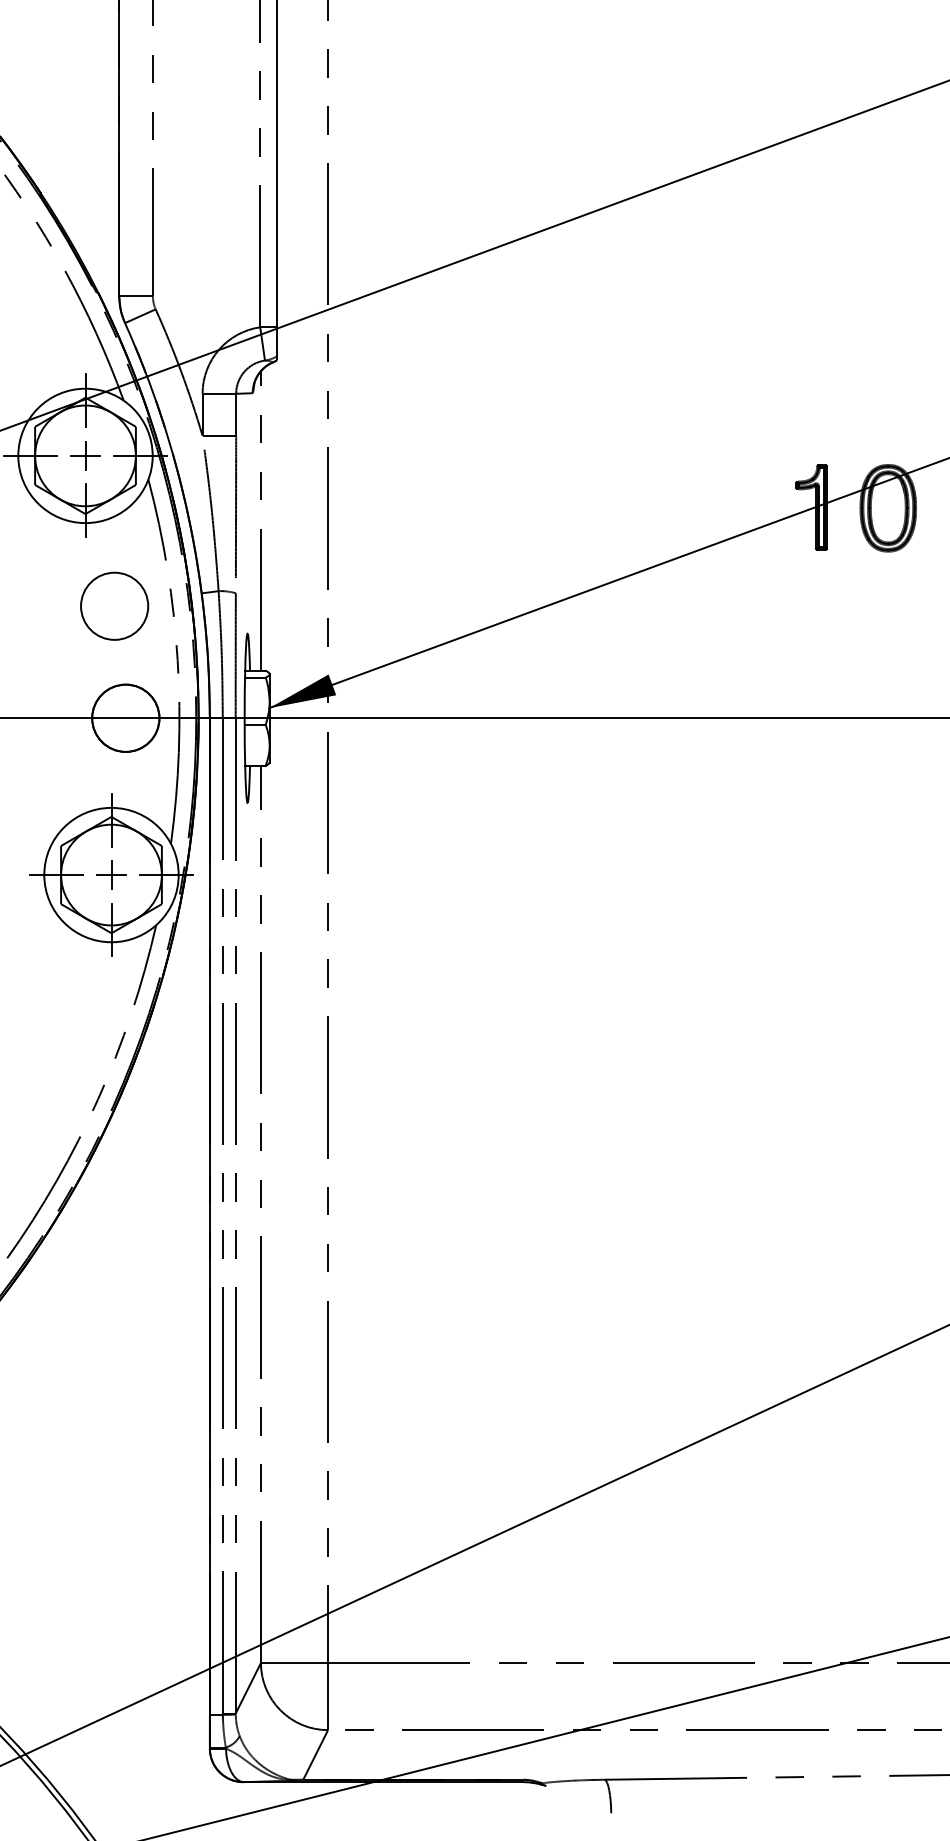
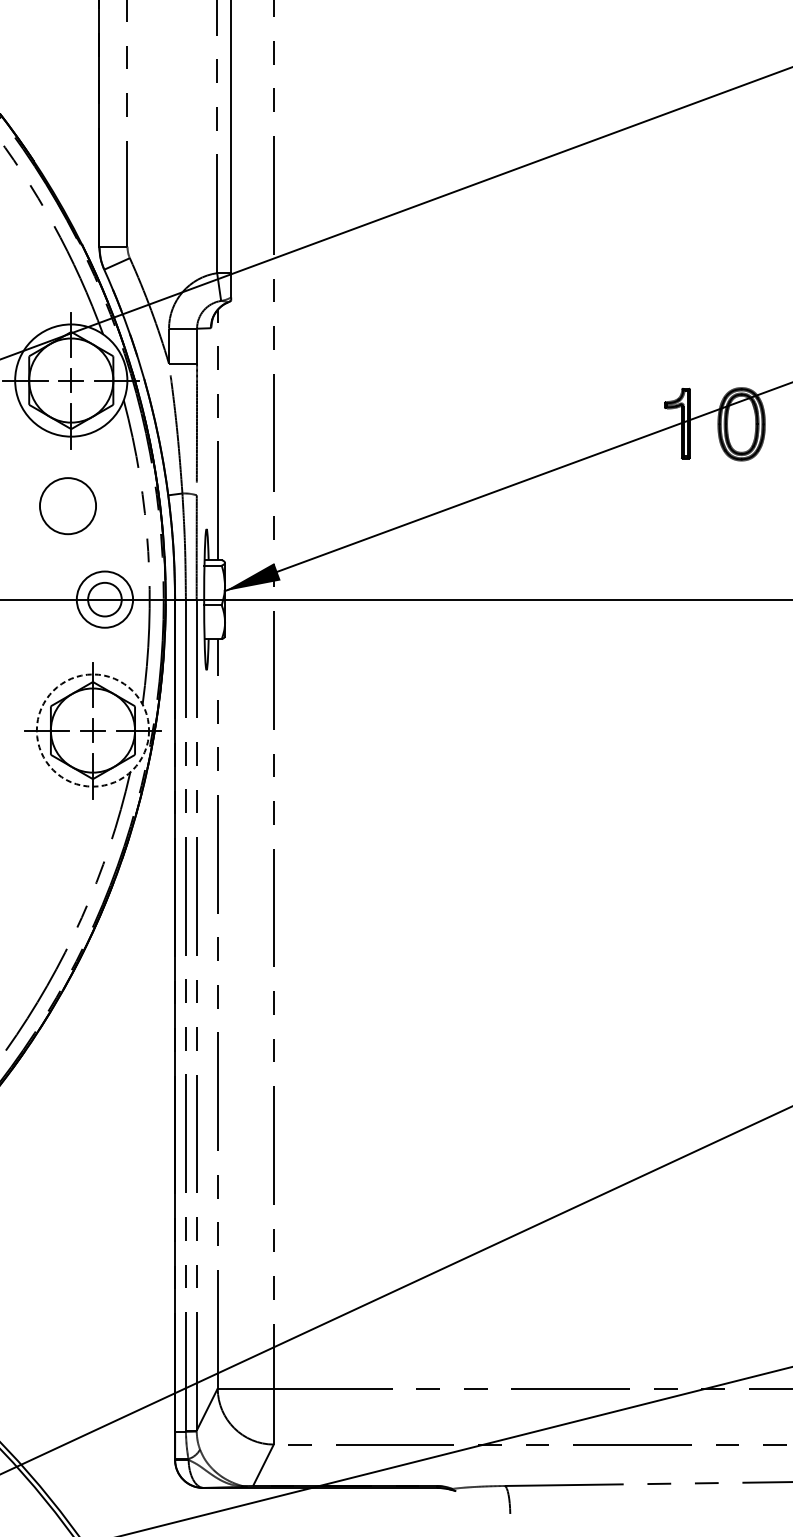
circle: (114, 605) -> (67, 505), moved
circle: (125, 717) -> (104, 598), size x0.6
circle: (111, 874) -> (92, 730), solid -> dashed

